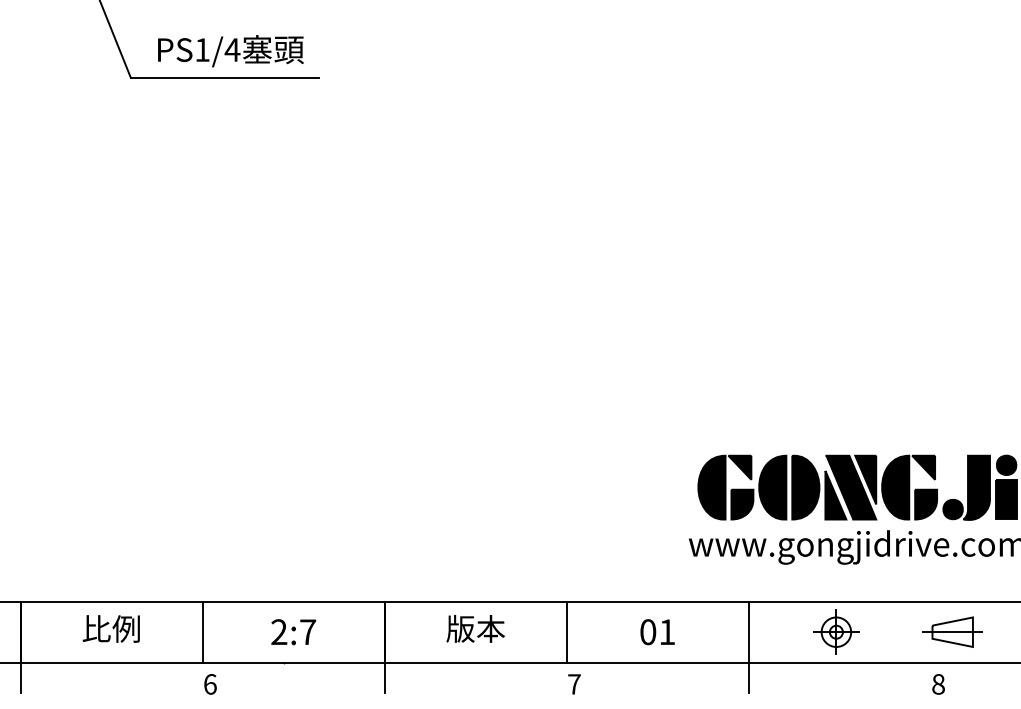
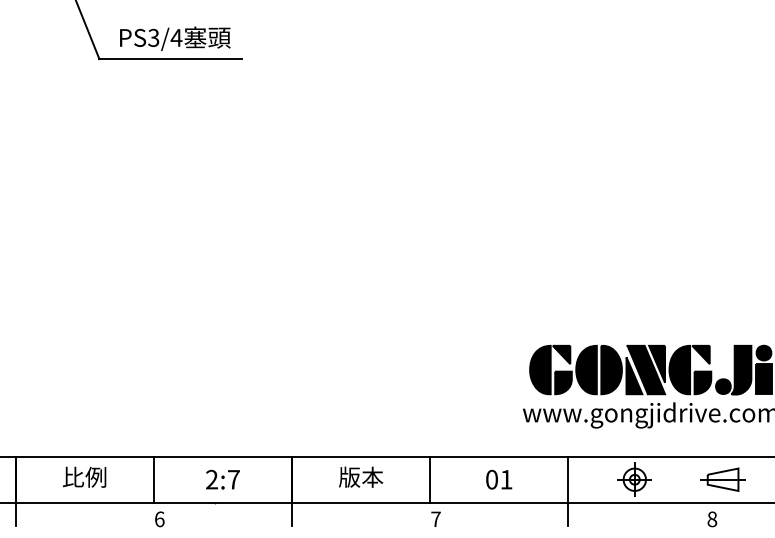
text: (202, 49) -> (153, 37), PS1/4 -> PS3/4

